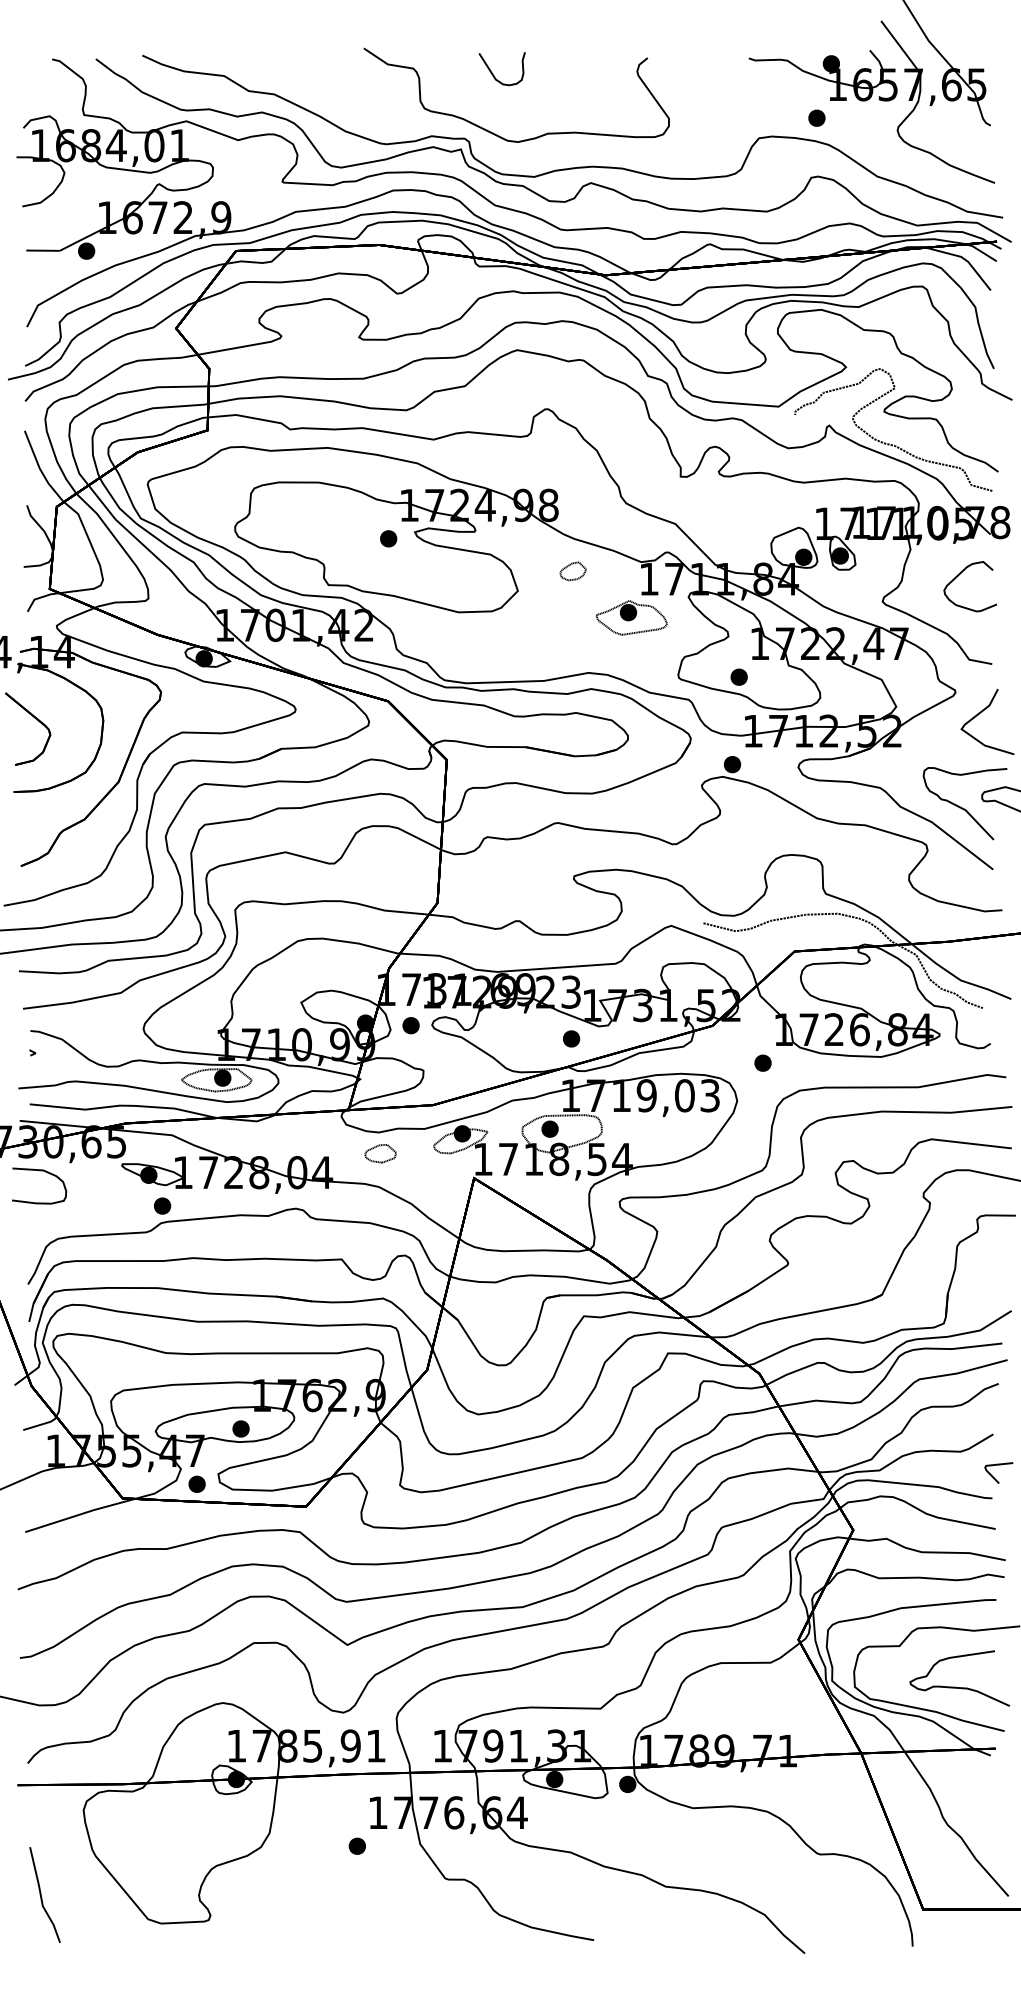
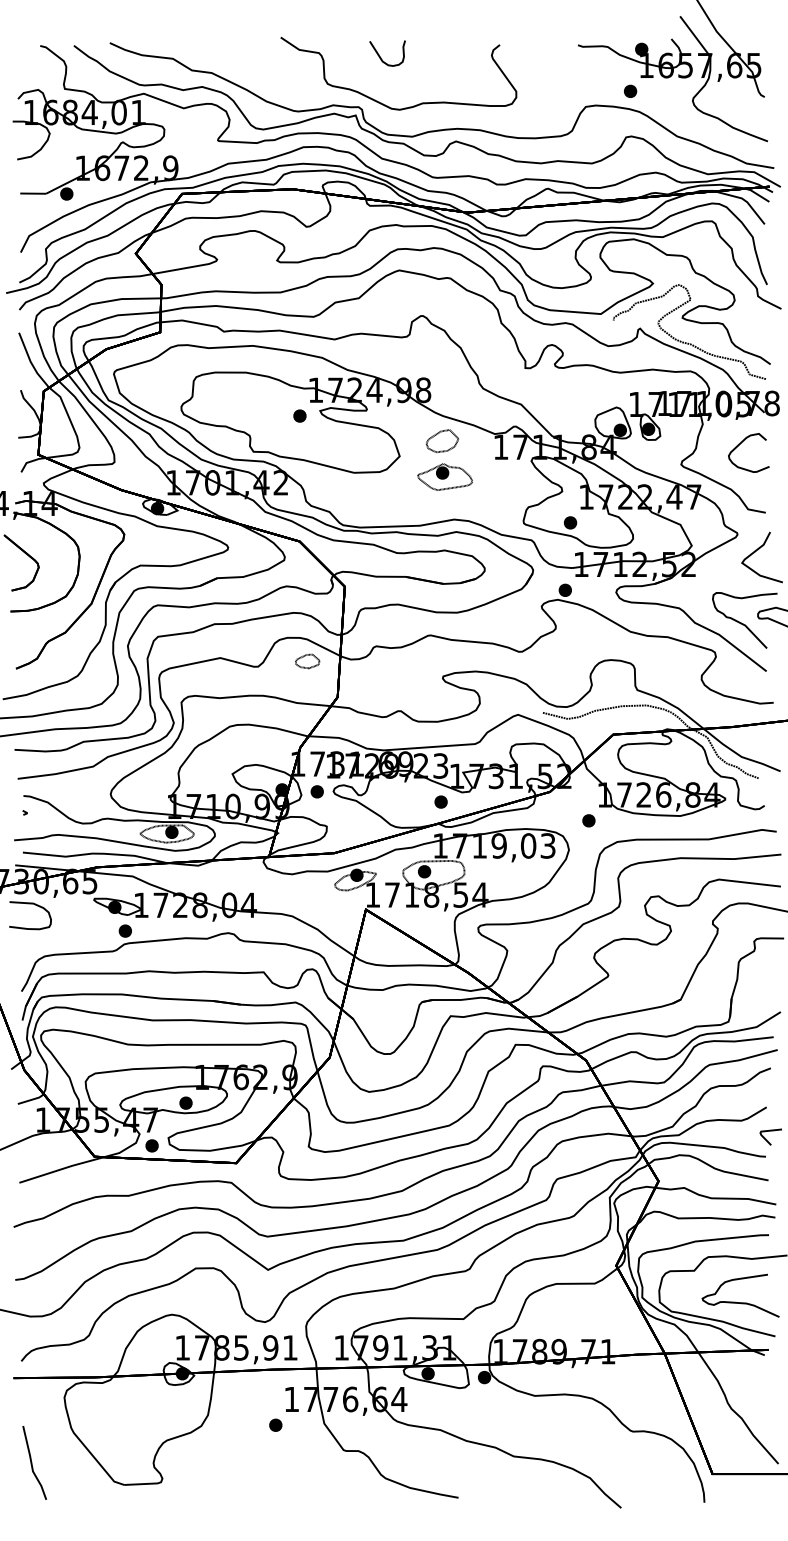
part: (572, 571) -> (441, 441), size x1.6
part: (631, 617) -> (444, 476), moved
part: (380, 1153) -> (307, 661), moved

